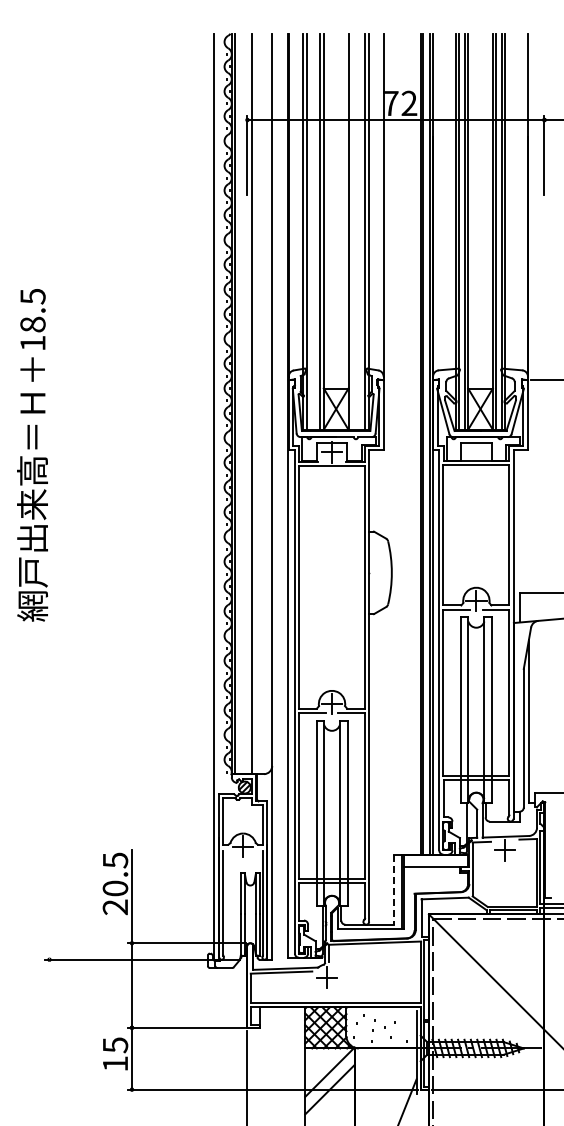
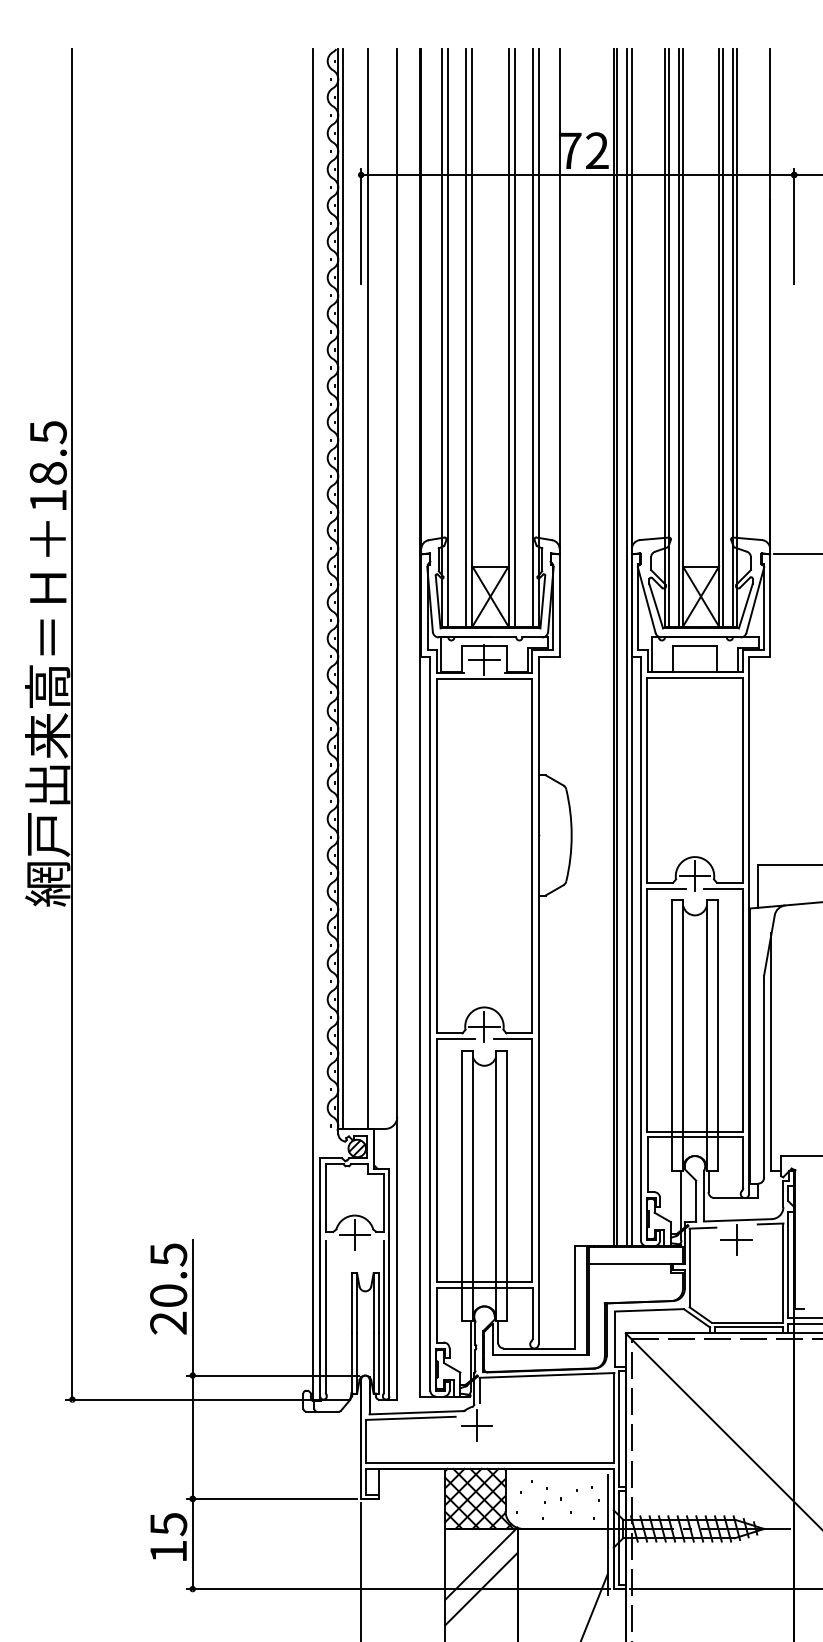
line: (352, 231) -> (514, 337), added
line: (49, 496) -> (72, 724), added
line: (393, 890) -> (574, 1298), dashed -> solid

